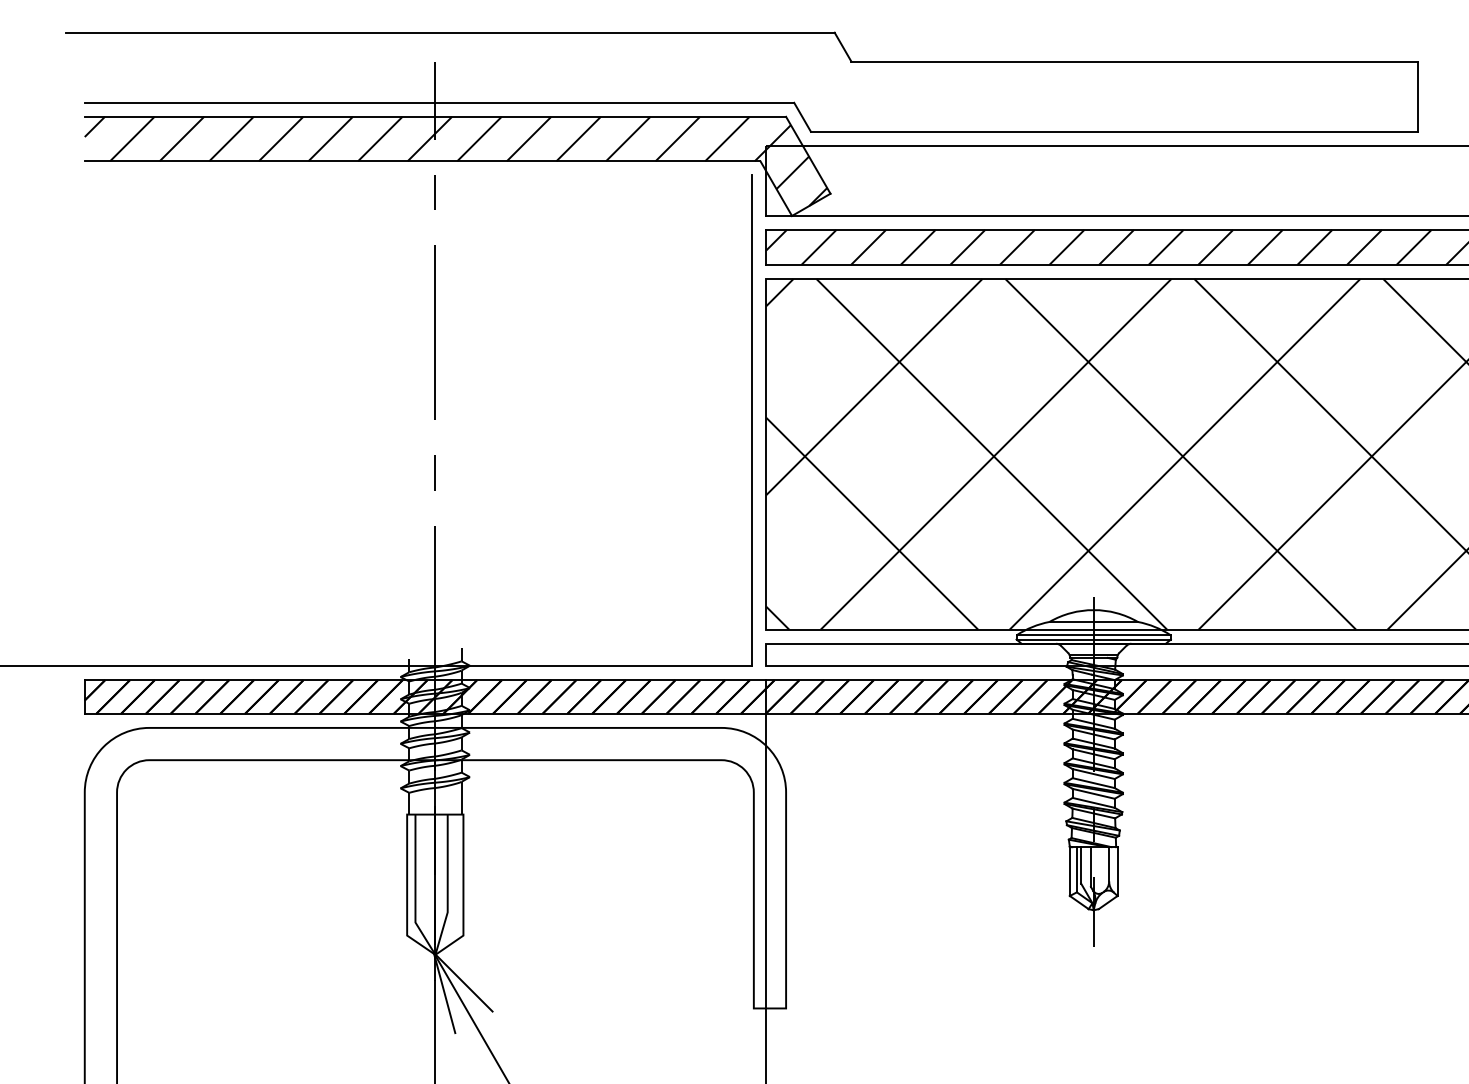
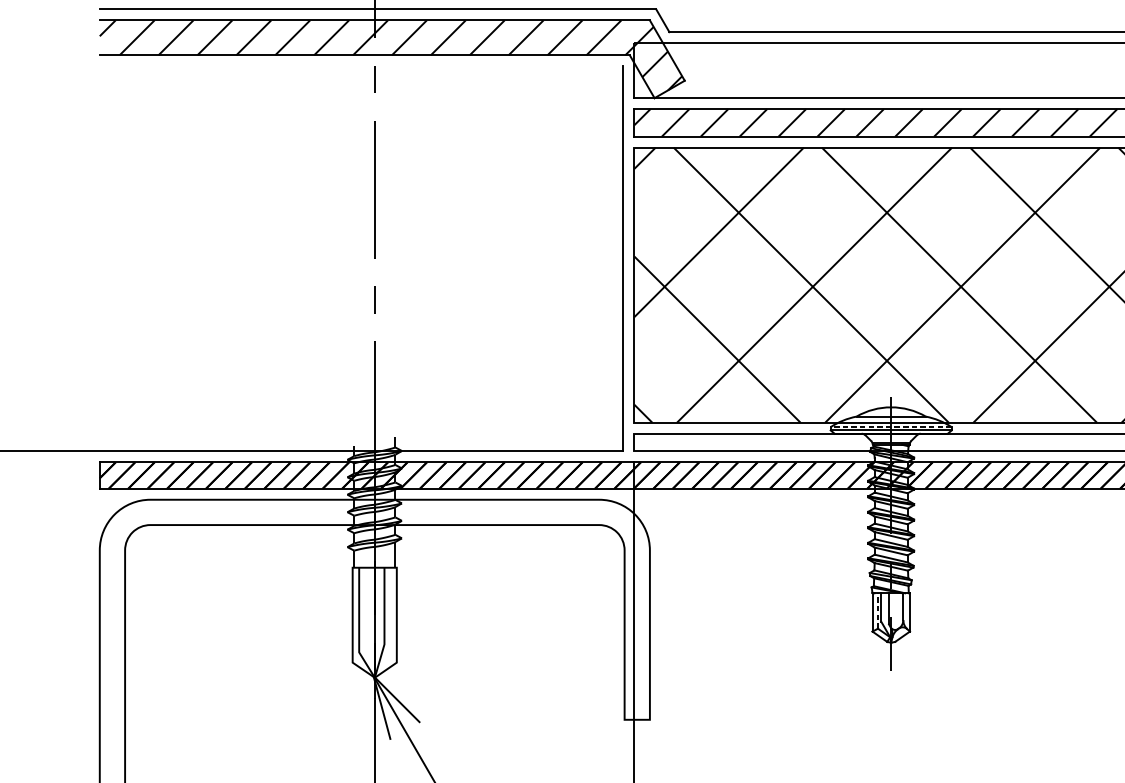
line: (1093, 635) -> (891, 427), solid -> dashed
line: (1076, 869) -> (877, 610), solid -> dashed

